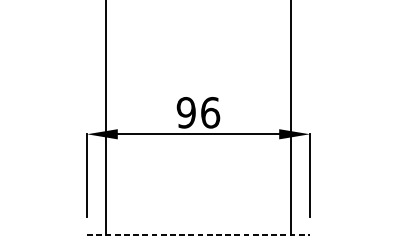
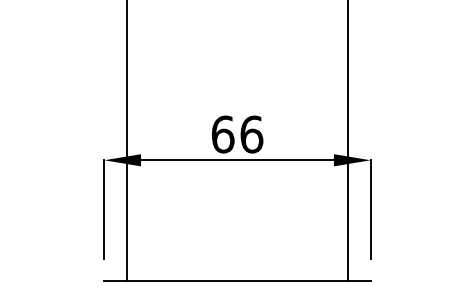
text: (185, 112) -> (222, 134), 96 -> 66
line: (198, 234) -> (237, 280), dashed -> solid

